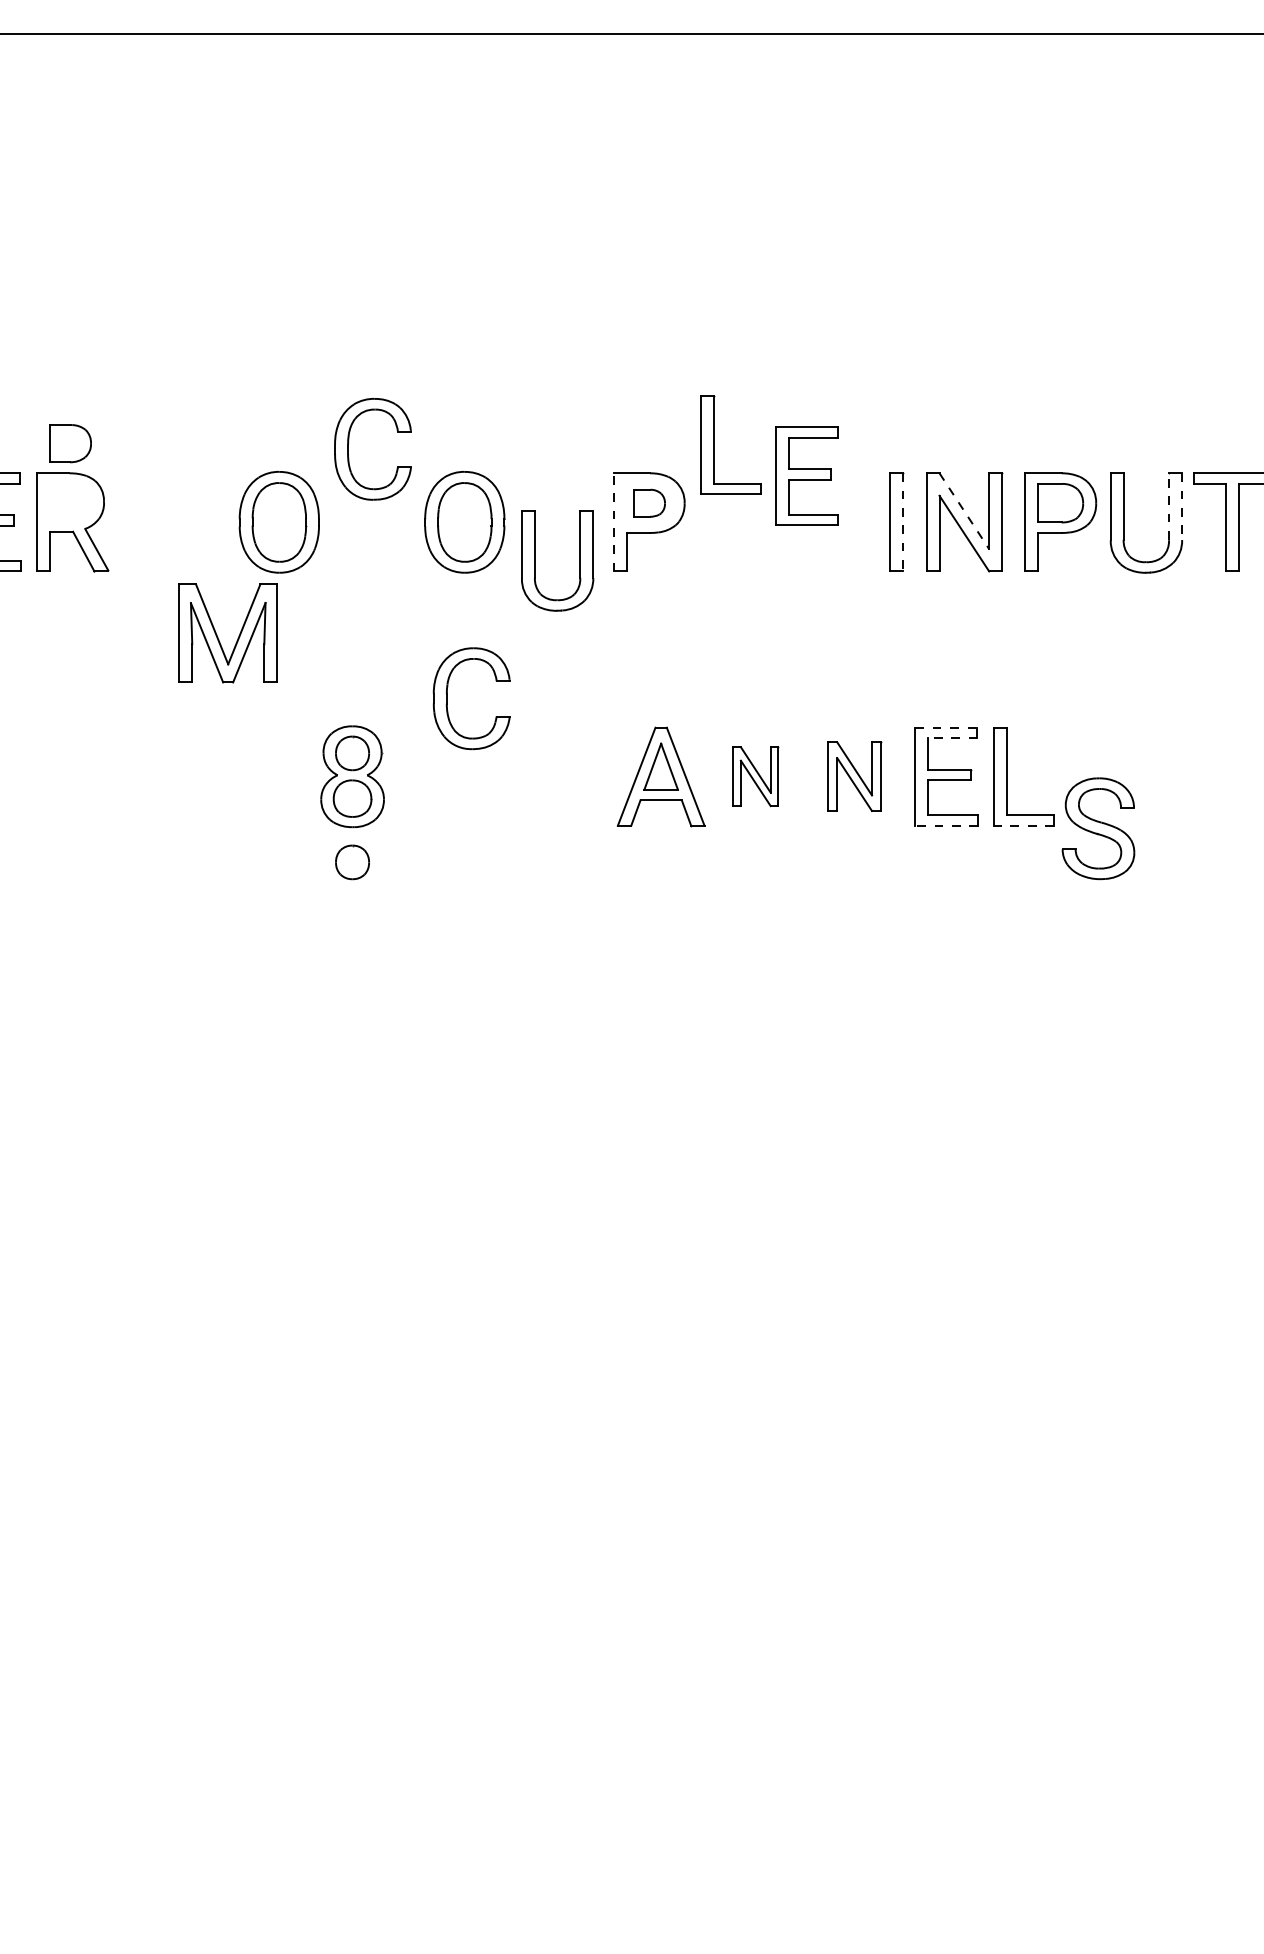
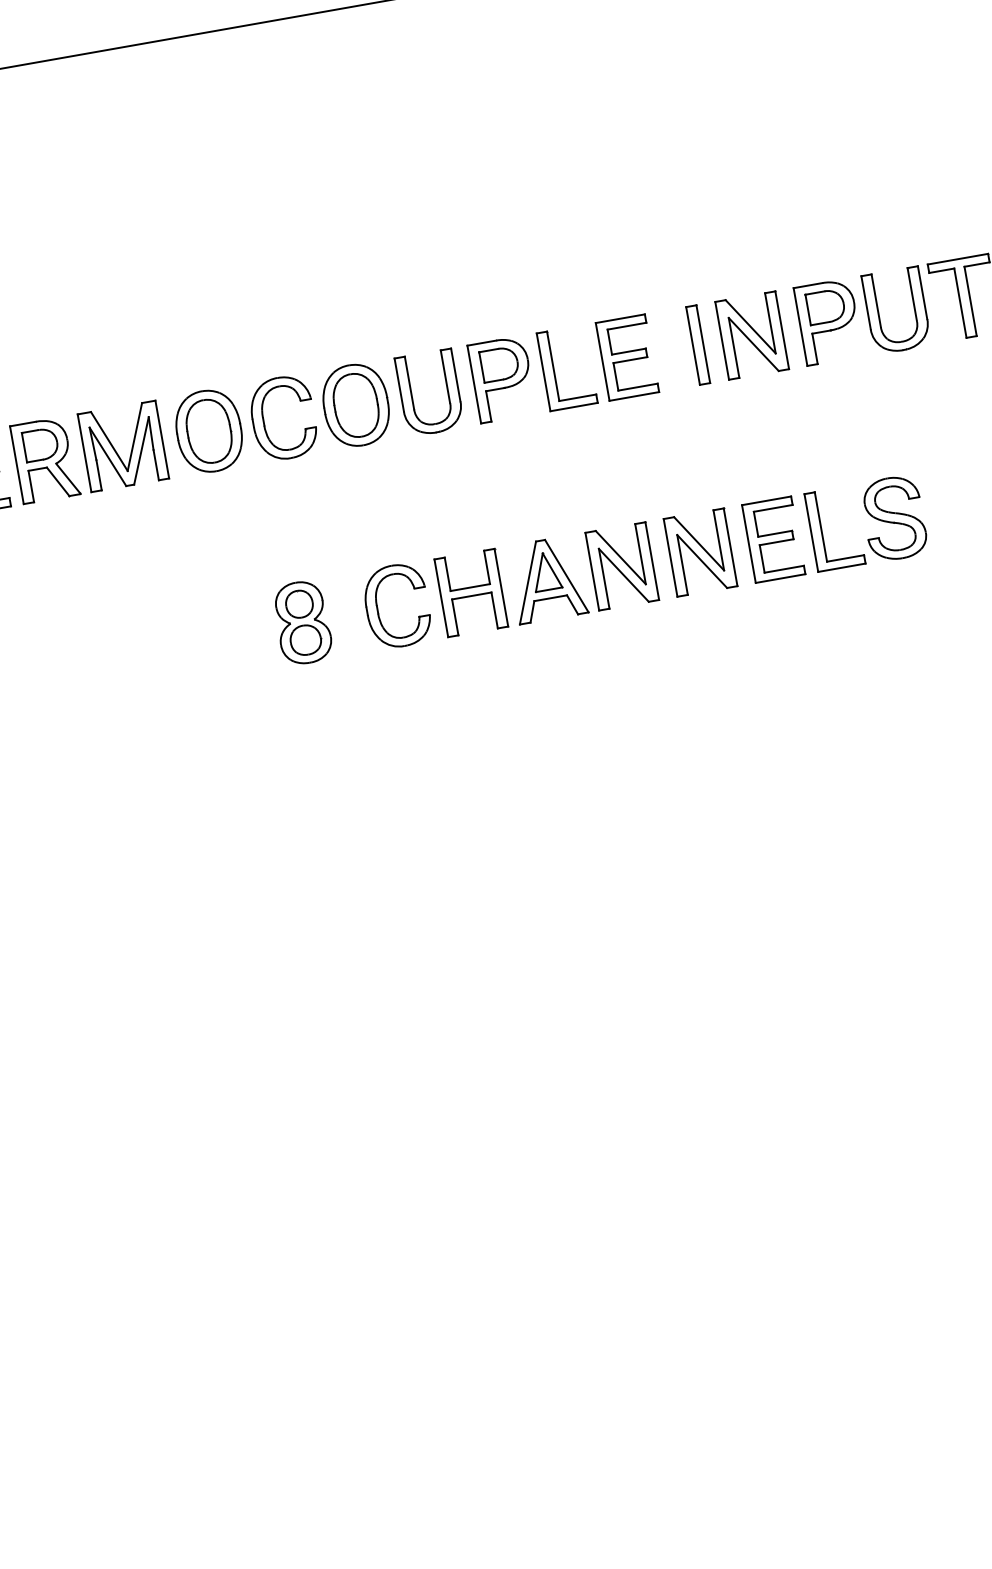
part: (70, 443) -> (40, 444), moved
part: (714, 444) -> (553, 369), moved
part: (348, 449) -> (263, 421), moved
part: (806, 475) -> (626, 356), moved
part: (649, 503) -> (499, 364), size x1.43
line: (1169, 506) -> (912, 294), dashed -> solid
line: (1182, 507) -> (923, 293), dashed -> solid
line: (964, 511) -> (750, 326), dashed -> solid
line: (613, 521) -> (473, 383), dashed -> solid
line: (902, 522) -> (703, 344), dashed -> solid
part: (535, 560) -> (412, 395), moved
part: (218, 637) -> (116, 451), moved
part: (447, 698) -> (377, 609), moved
line: (946, 727) -> (766, 500), dashed -> solid
line: (952, 738) -> (772, 508), dashed -> solid
part: (565, 776) -> (471, 592), added
part: (755, 776) -> (622, 566), size x1.67
part: (854, 776) -> (700, 552), size x1.43
line: (946, 825) -> (780, 578), dashed -> solid
line: (1024, 825) -> (842, 567), dashed -> solid
part: (1098, 828) -> (894, 518), moved
part: (352, 862) -> (314, 690), removed

